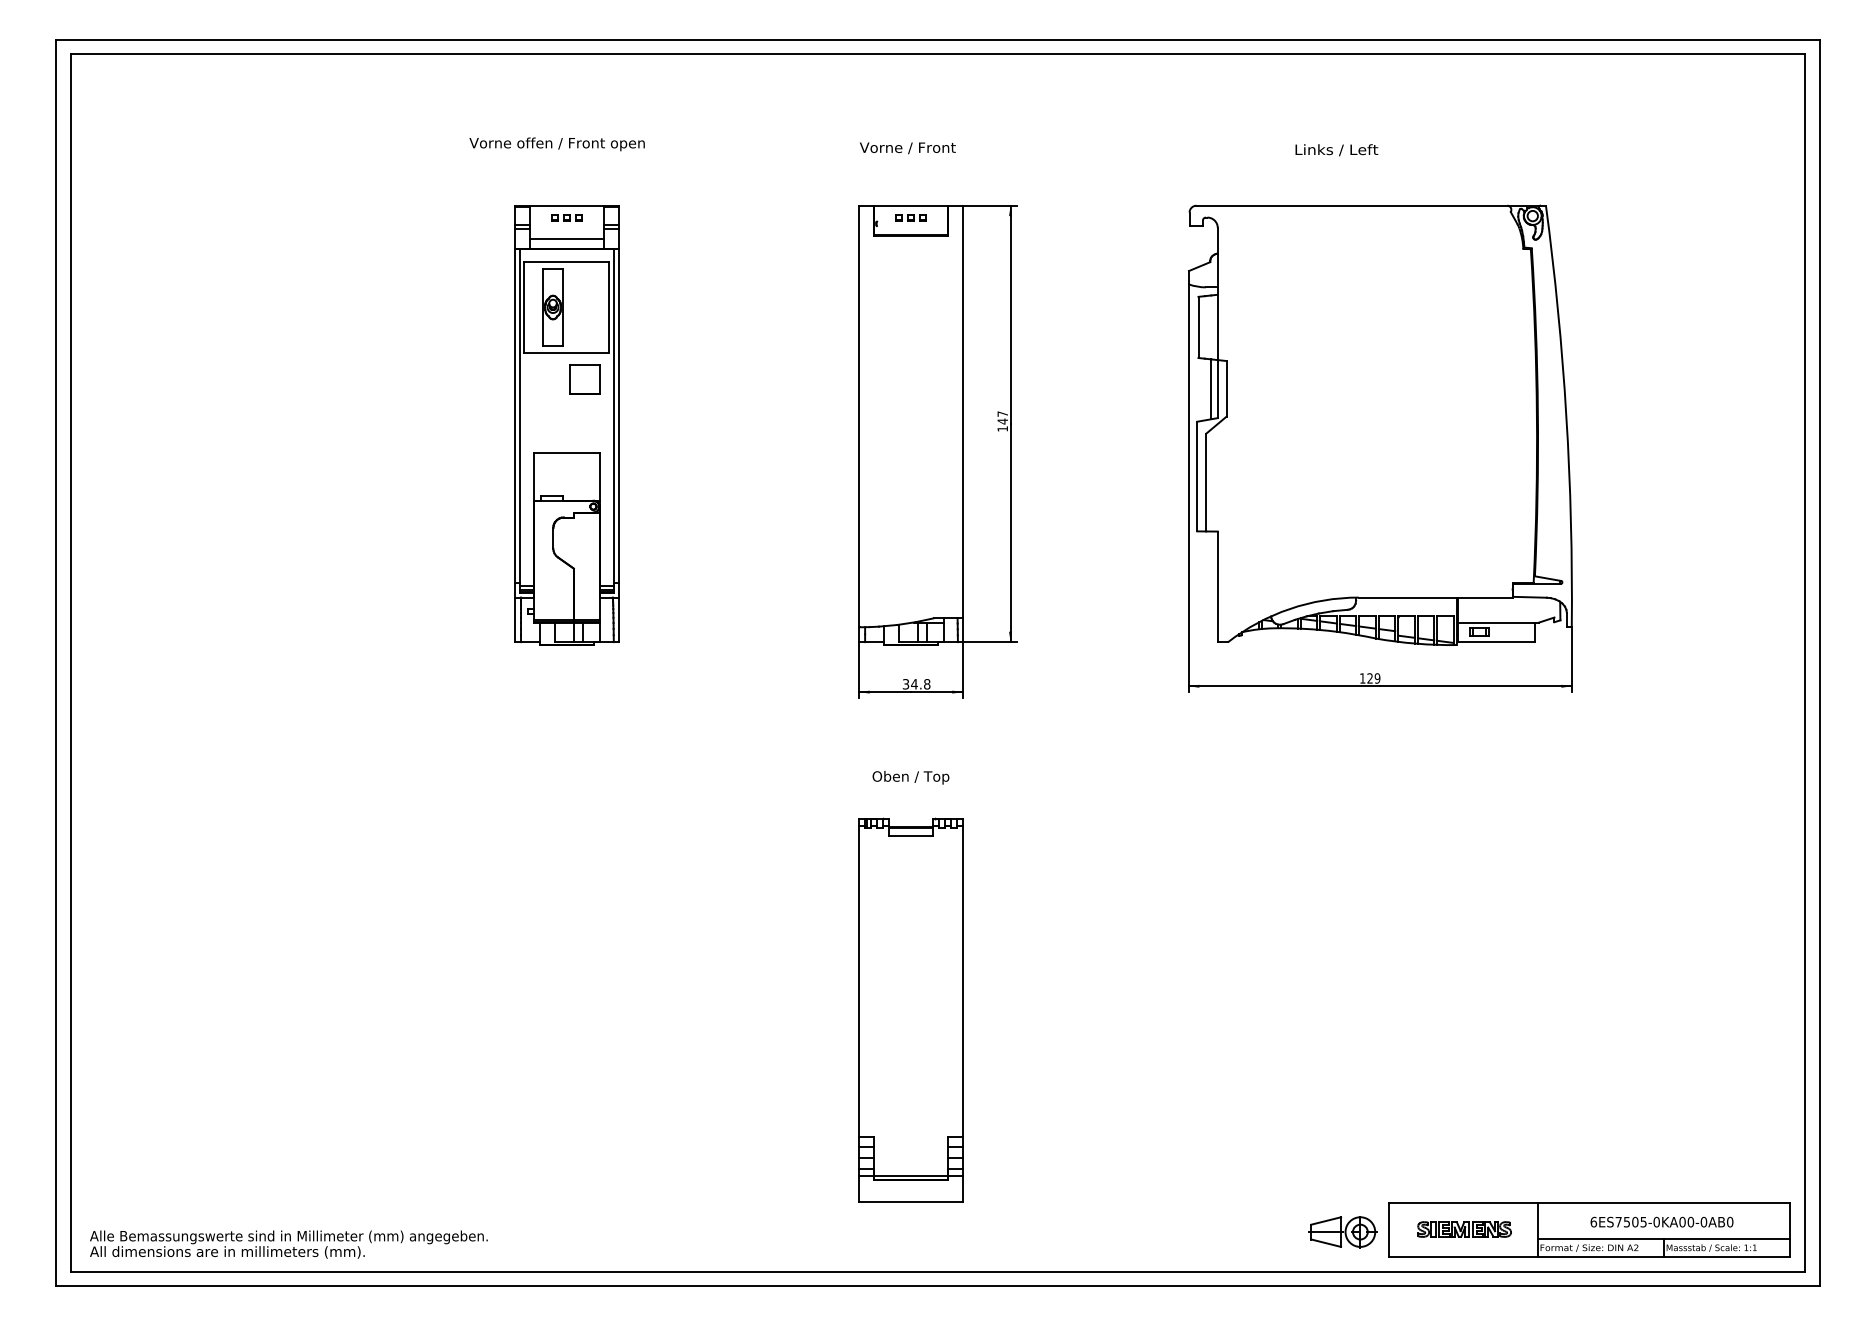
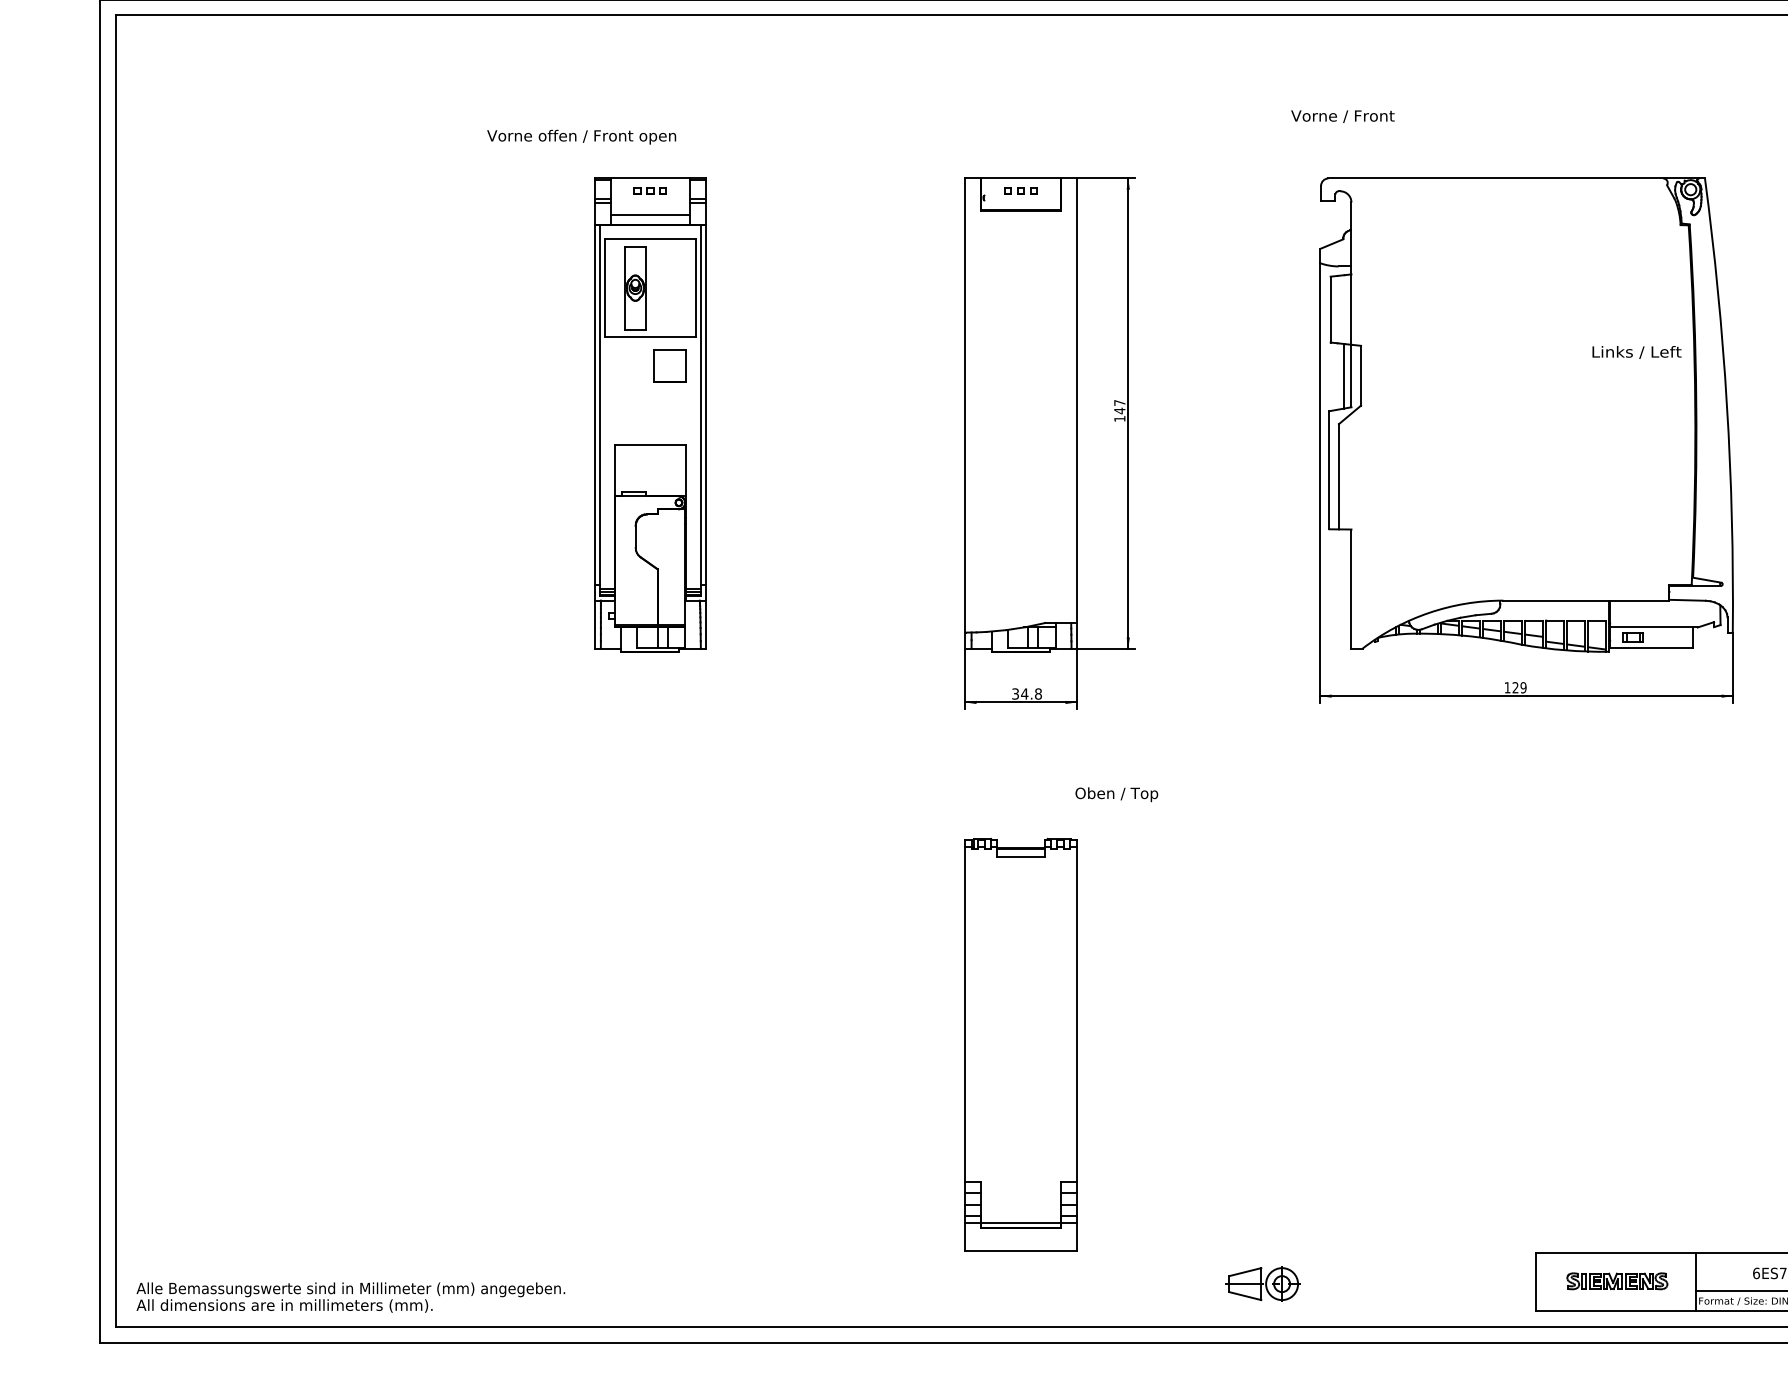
text: (556, 144) -> (580, 137), moved
text: (907, 148) -> (1342, 116), moved
text: (1336, 150) -> (1636, 352), moved
text: (910, 777) -> (1116, 794), moved
part: (1342, 1232) -> (1262, 1284), moved

